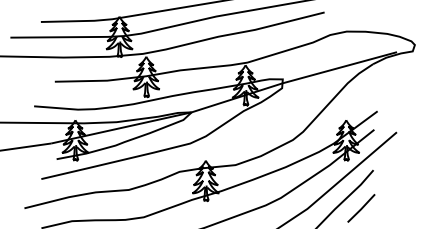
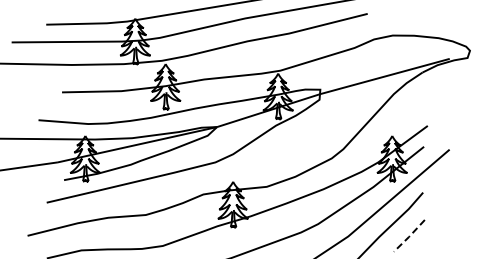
line: (361, 209) -> (409, 237), solid -> dashed

